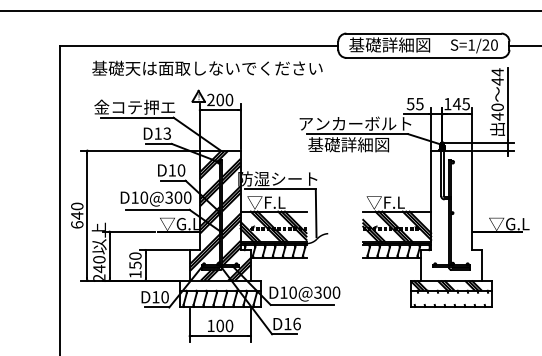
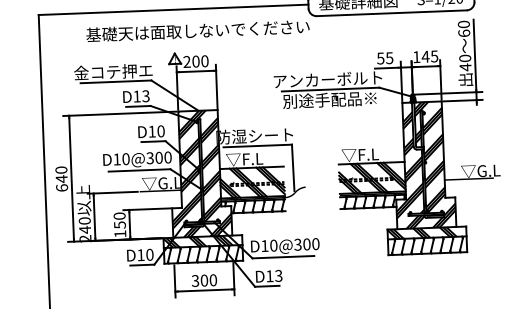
text: (207, 67) -> (197, 30), moved
text: (497, 76) -> (463, 28), 44 -> 60
text: (356, 144) -> (329, 99), 基礎詳細図 -> 別途手配品※
hatch: (451, 215) -> (424, 164), added
hatch: (214, 285) -> (197, 241), added
hatch: (451, 298) -> (427, 245), added
text: (296, 323) -> (278, 275), D16 -> D13
text: (210, 325) -> (194, 280), 100 -> 300

